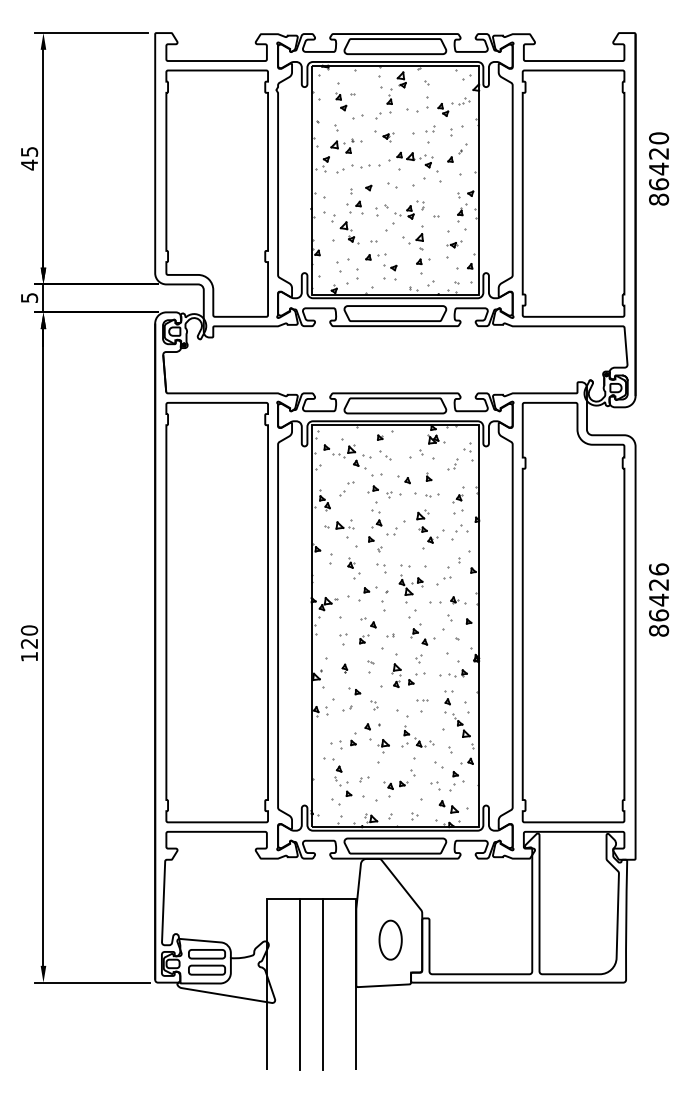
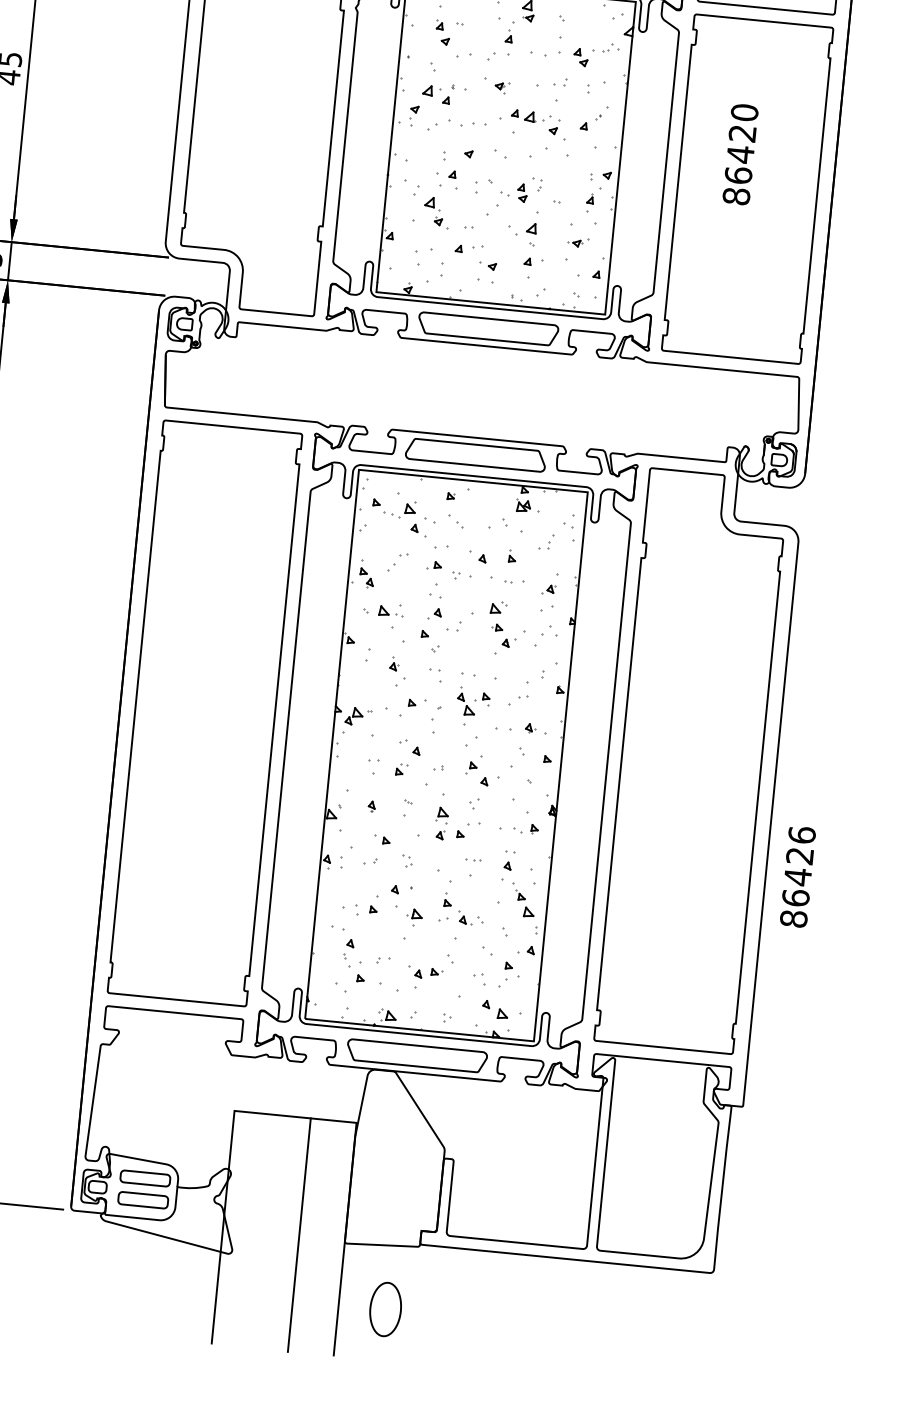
text: (659, 168) -> (741, 153), moved
text: (659, 599) -> (798, 876), moved
part: (390, 939) -> (385, 1308), moved
line: (300, 983) -> (269, 1230), removed

